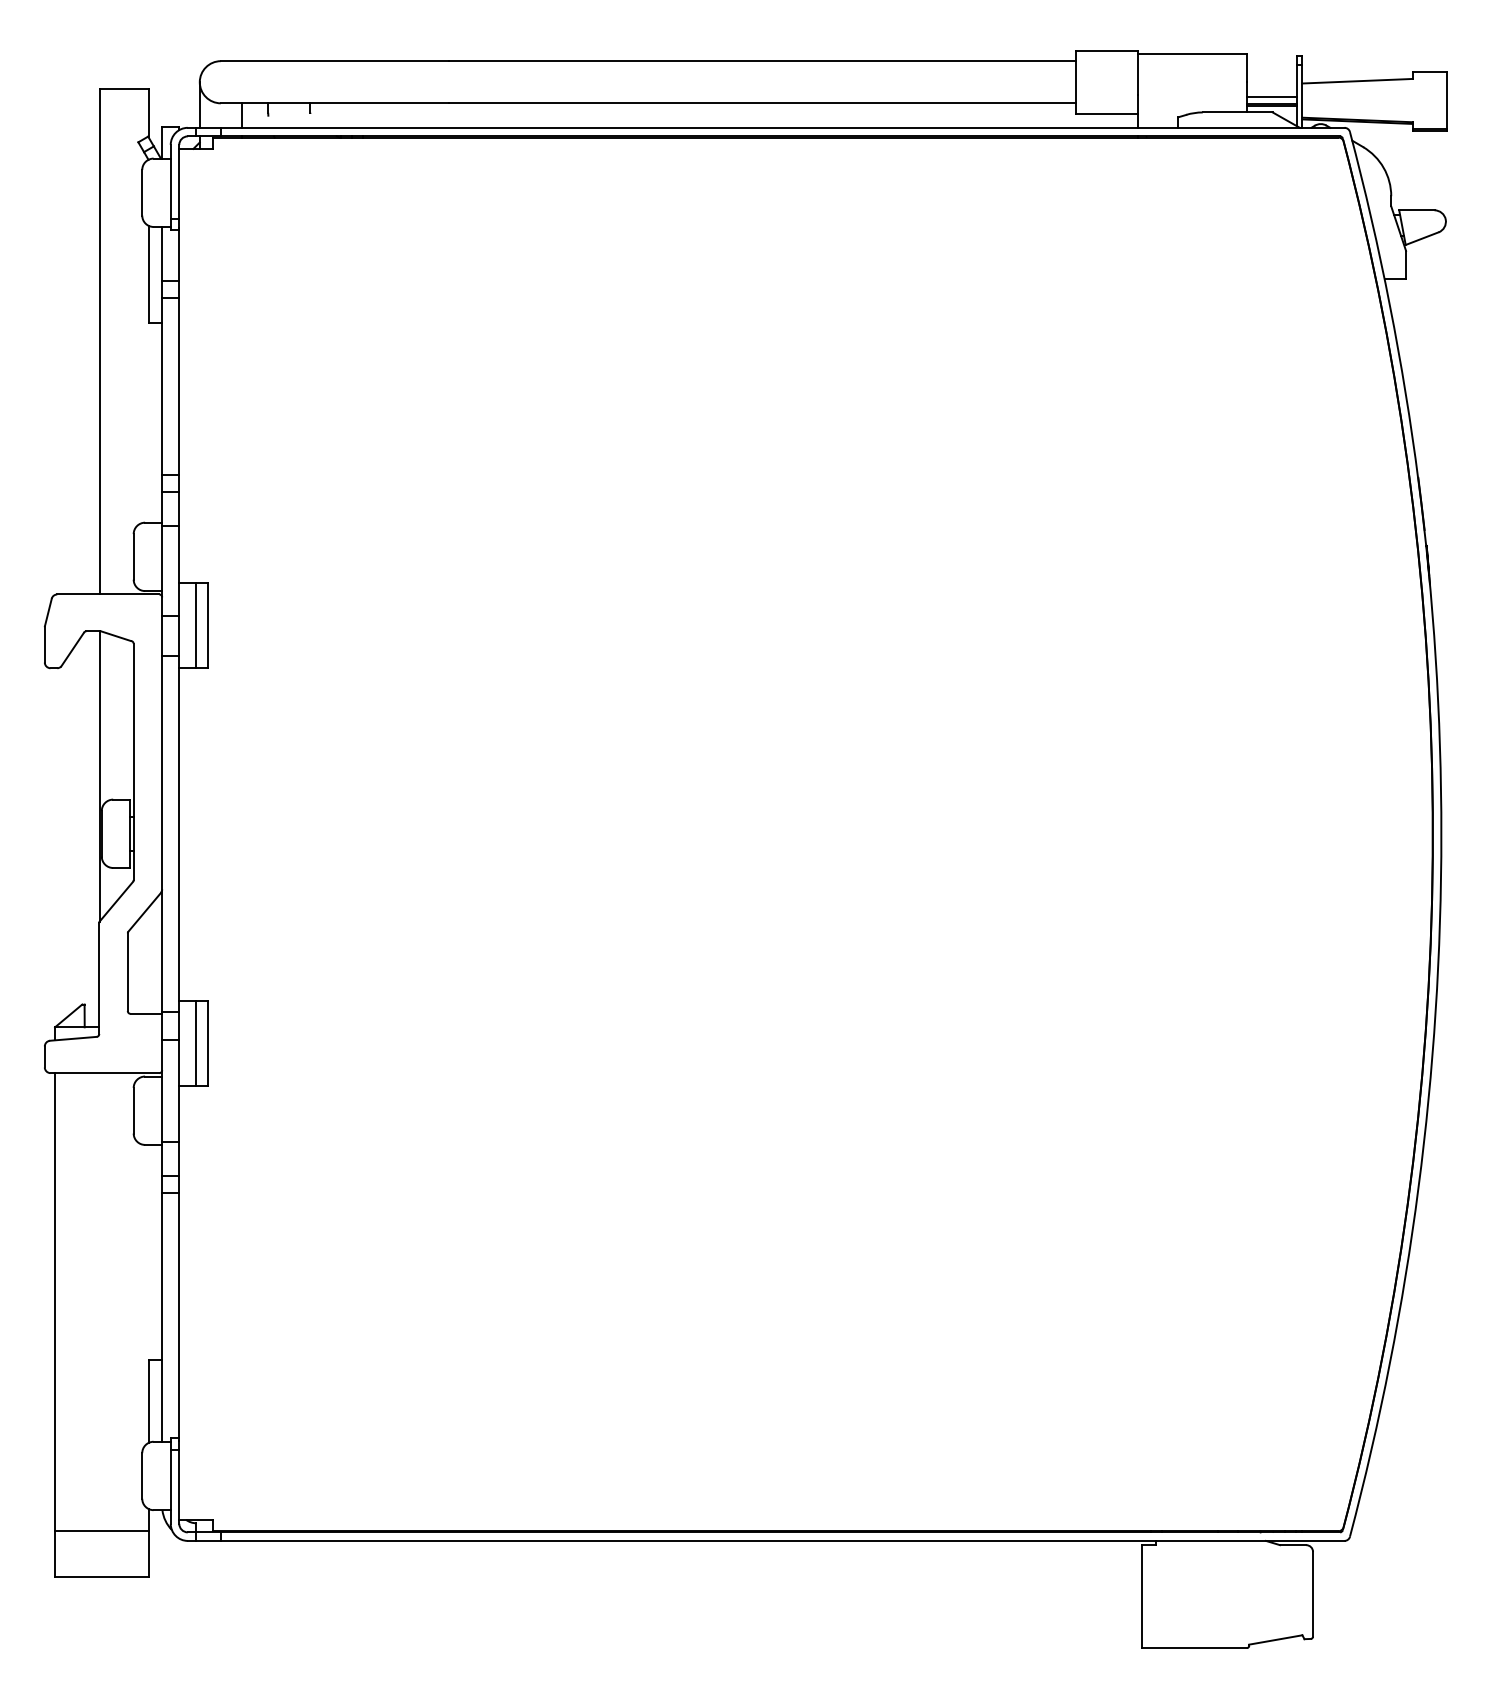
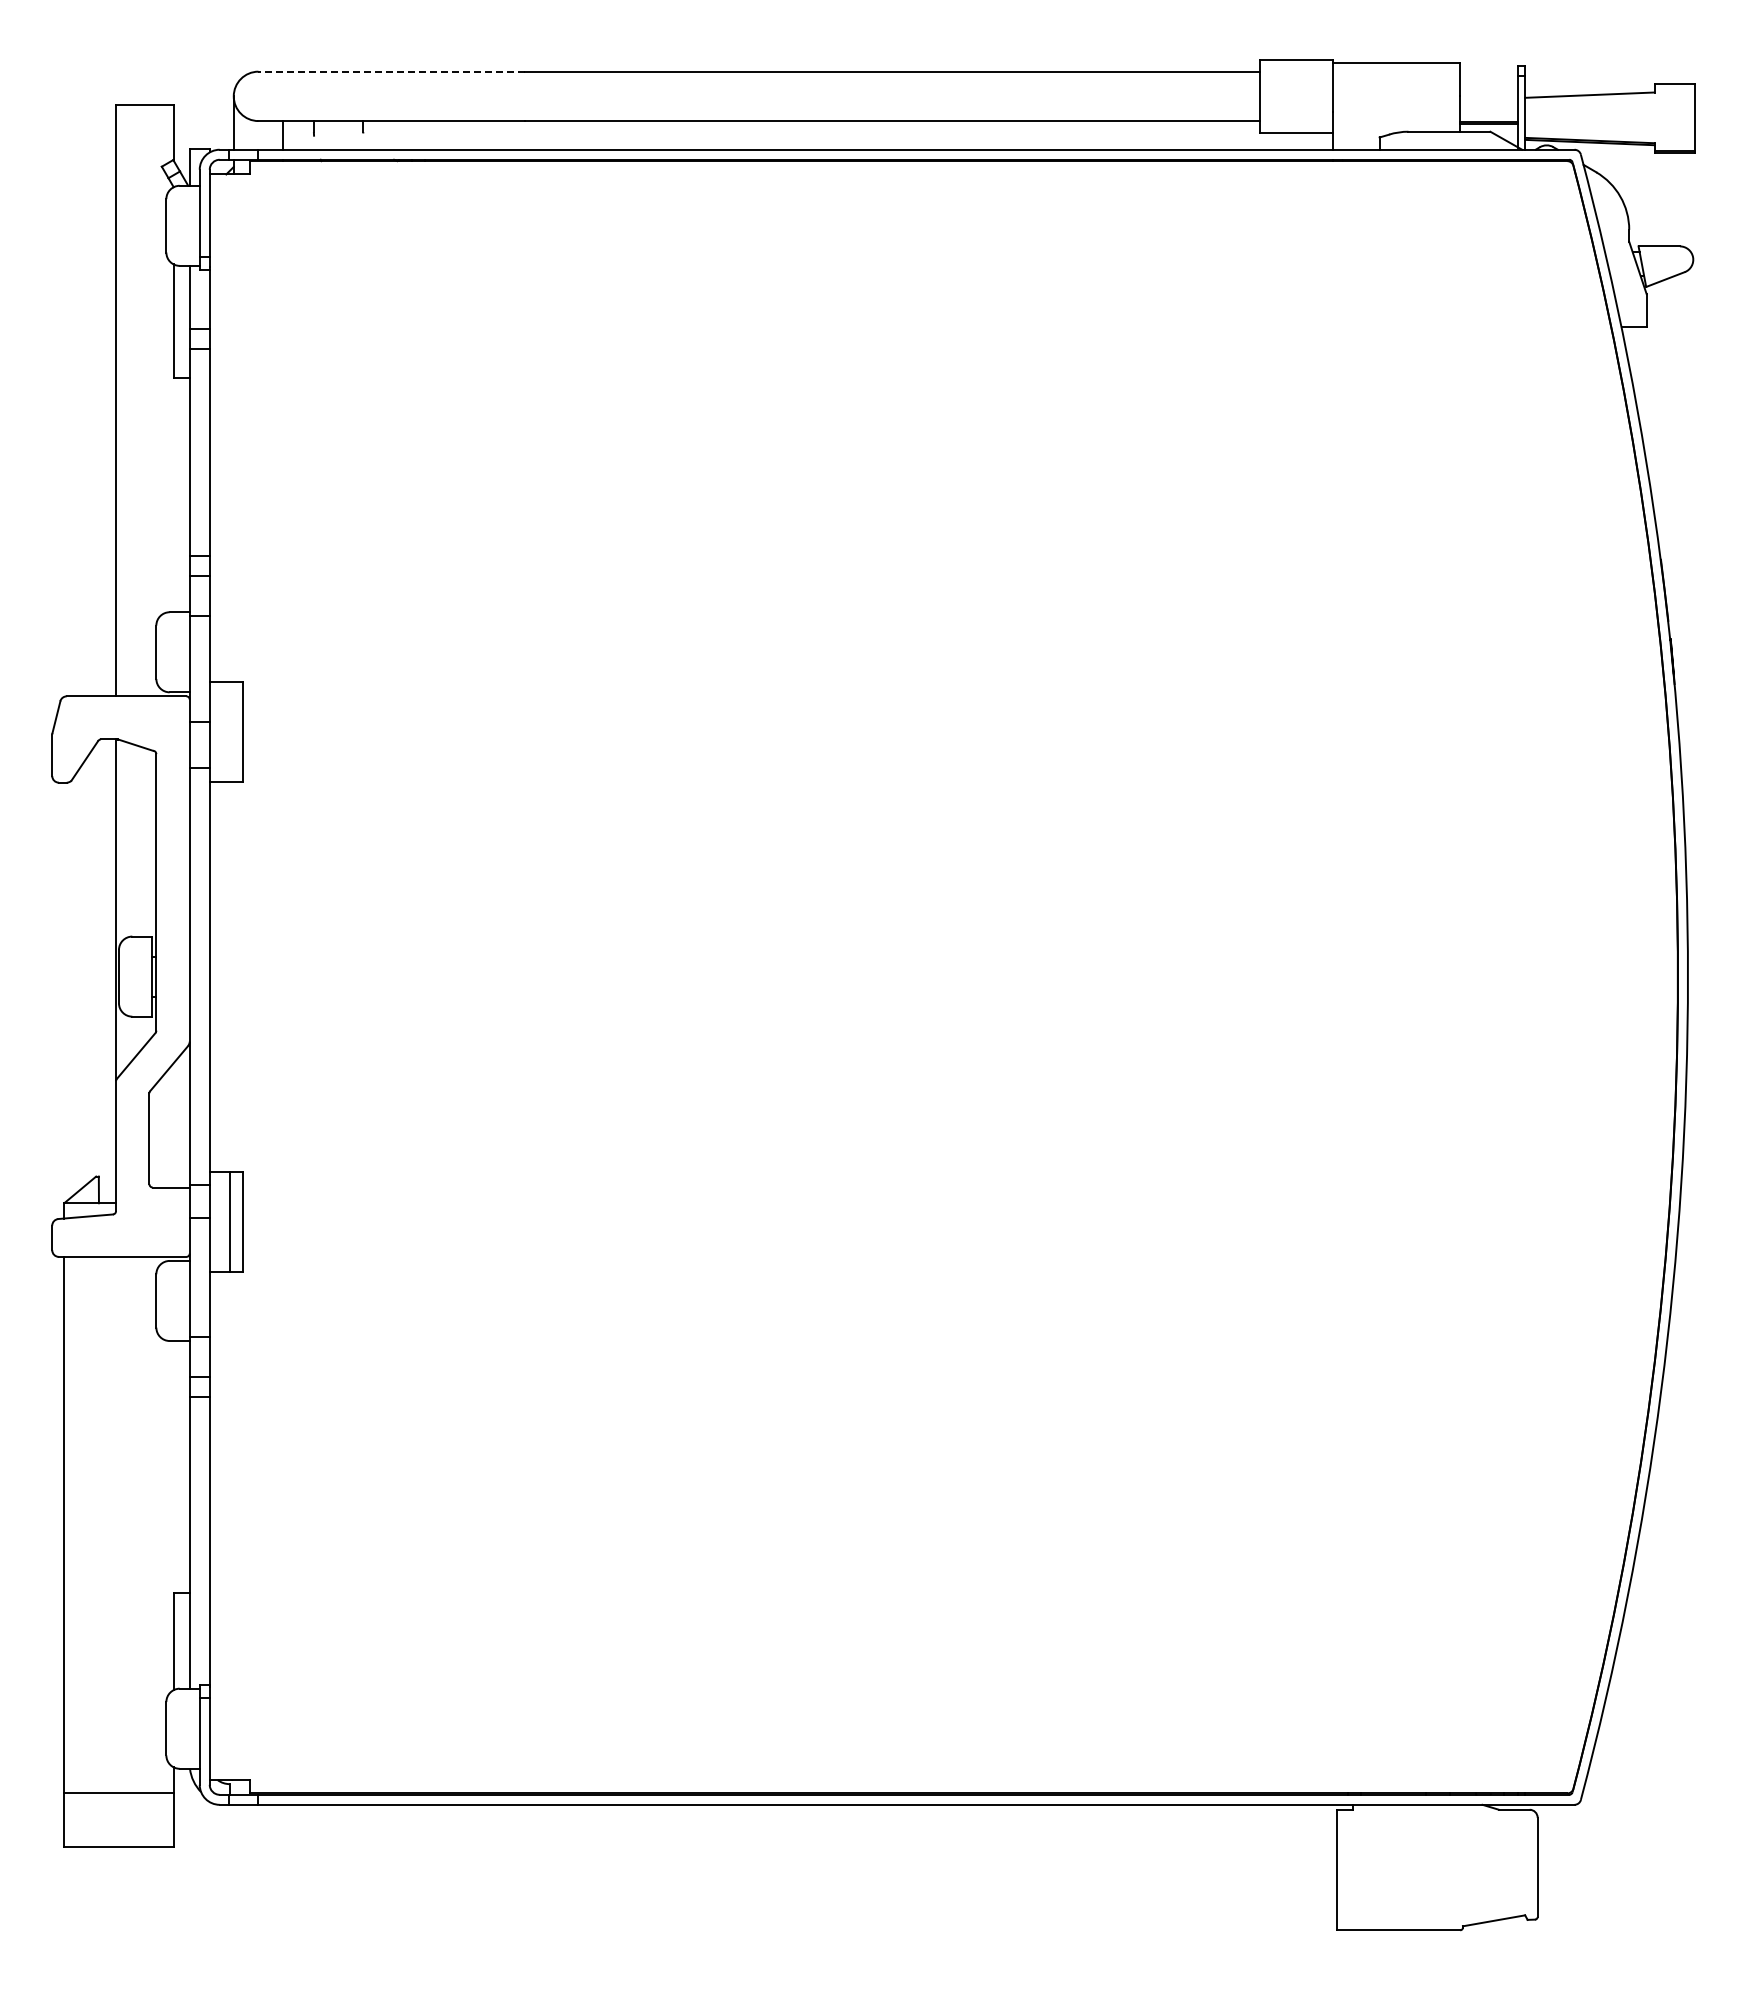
line: (334, 61) -> (391, 71), solid -> dashed
line: (1271, 96) -> (1488, 113), removed
line: (196, 625) -> (229, 732), removed

